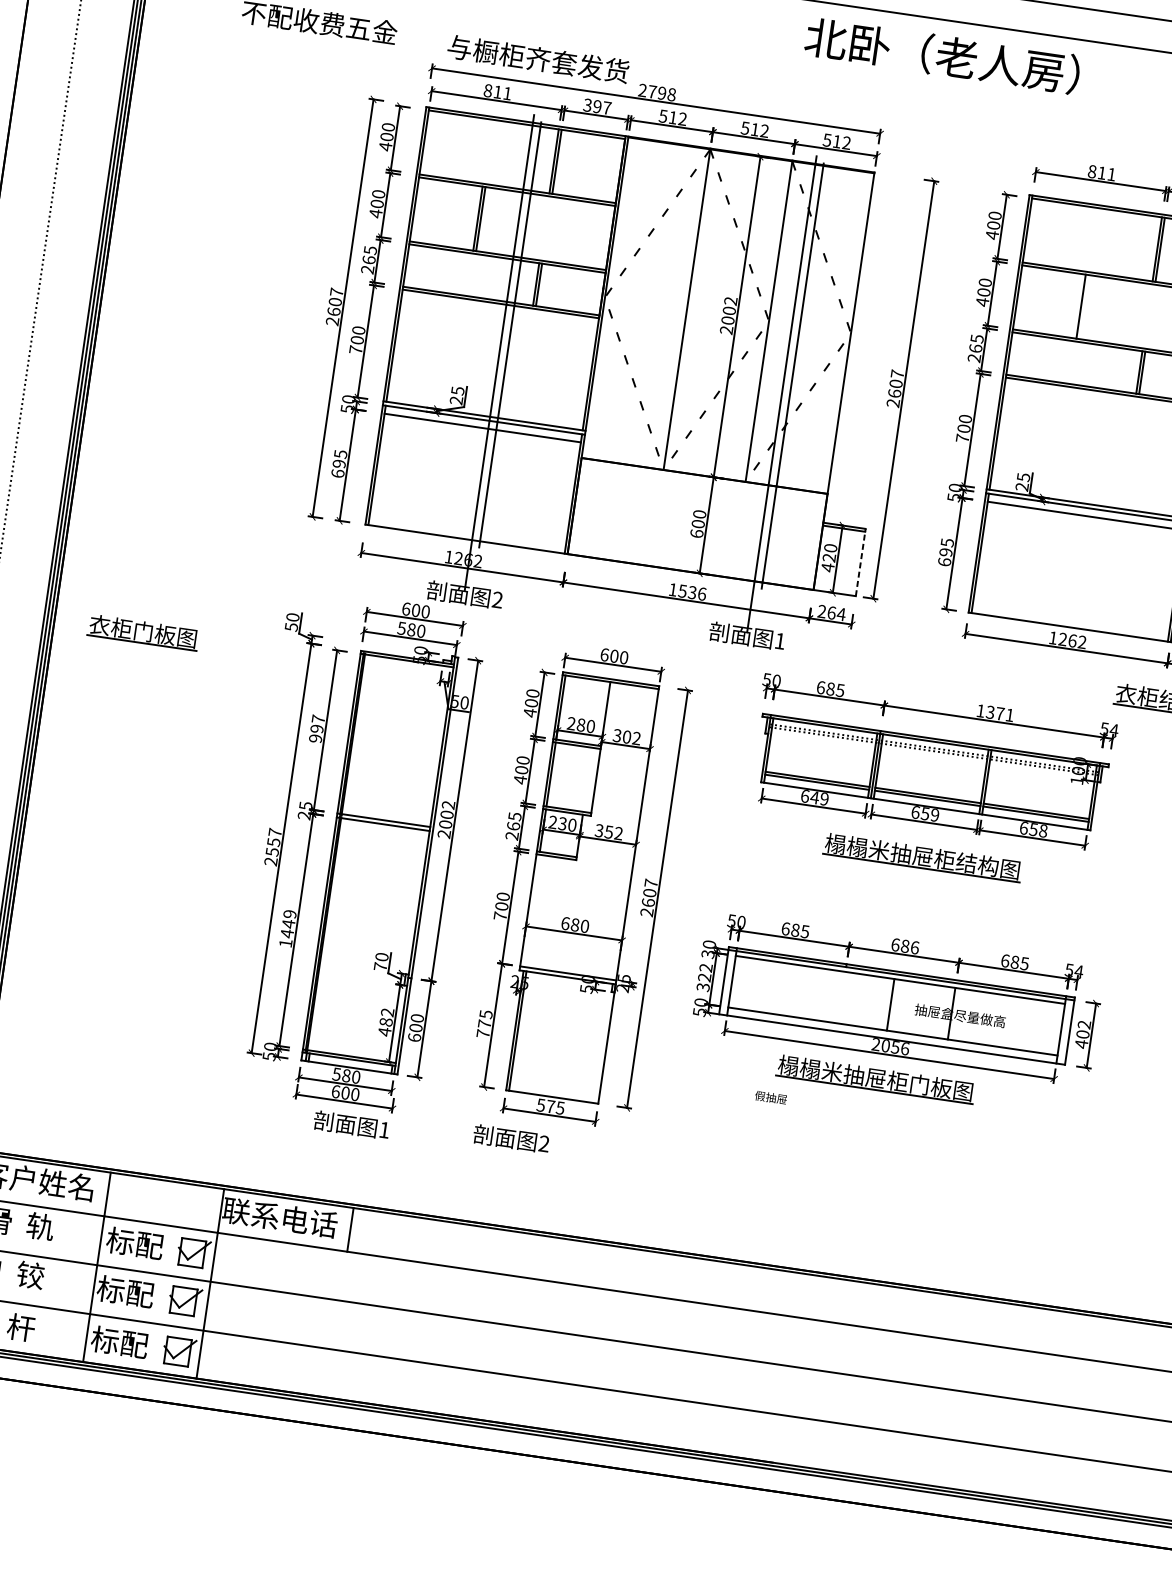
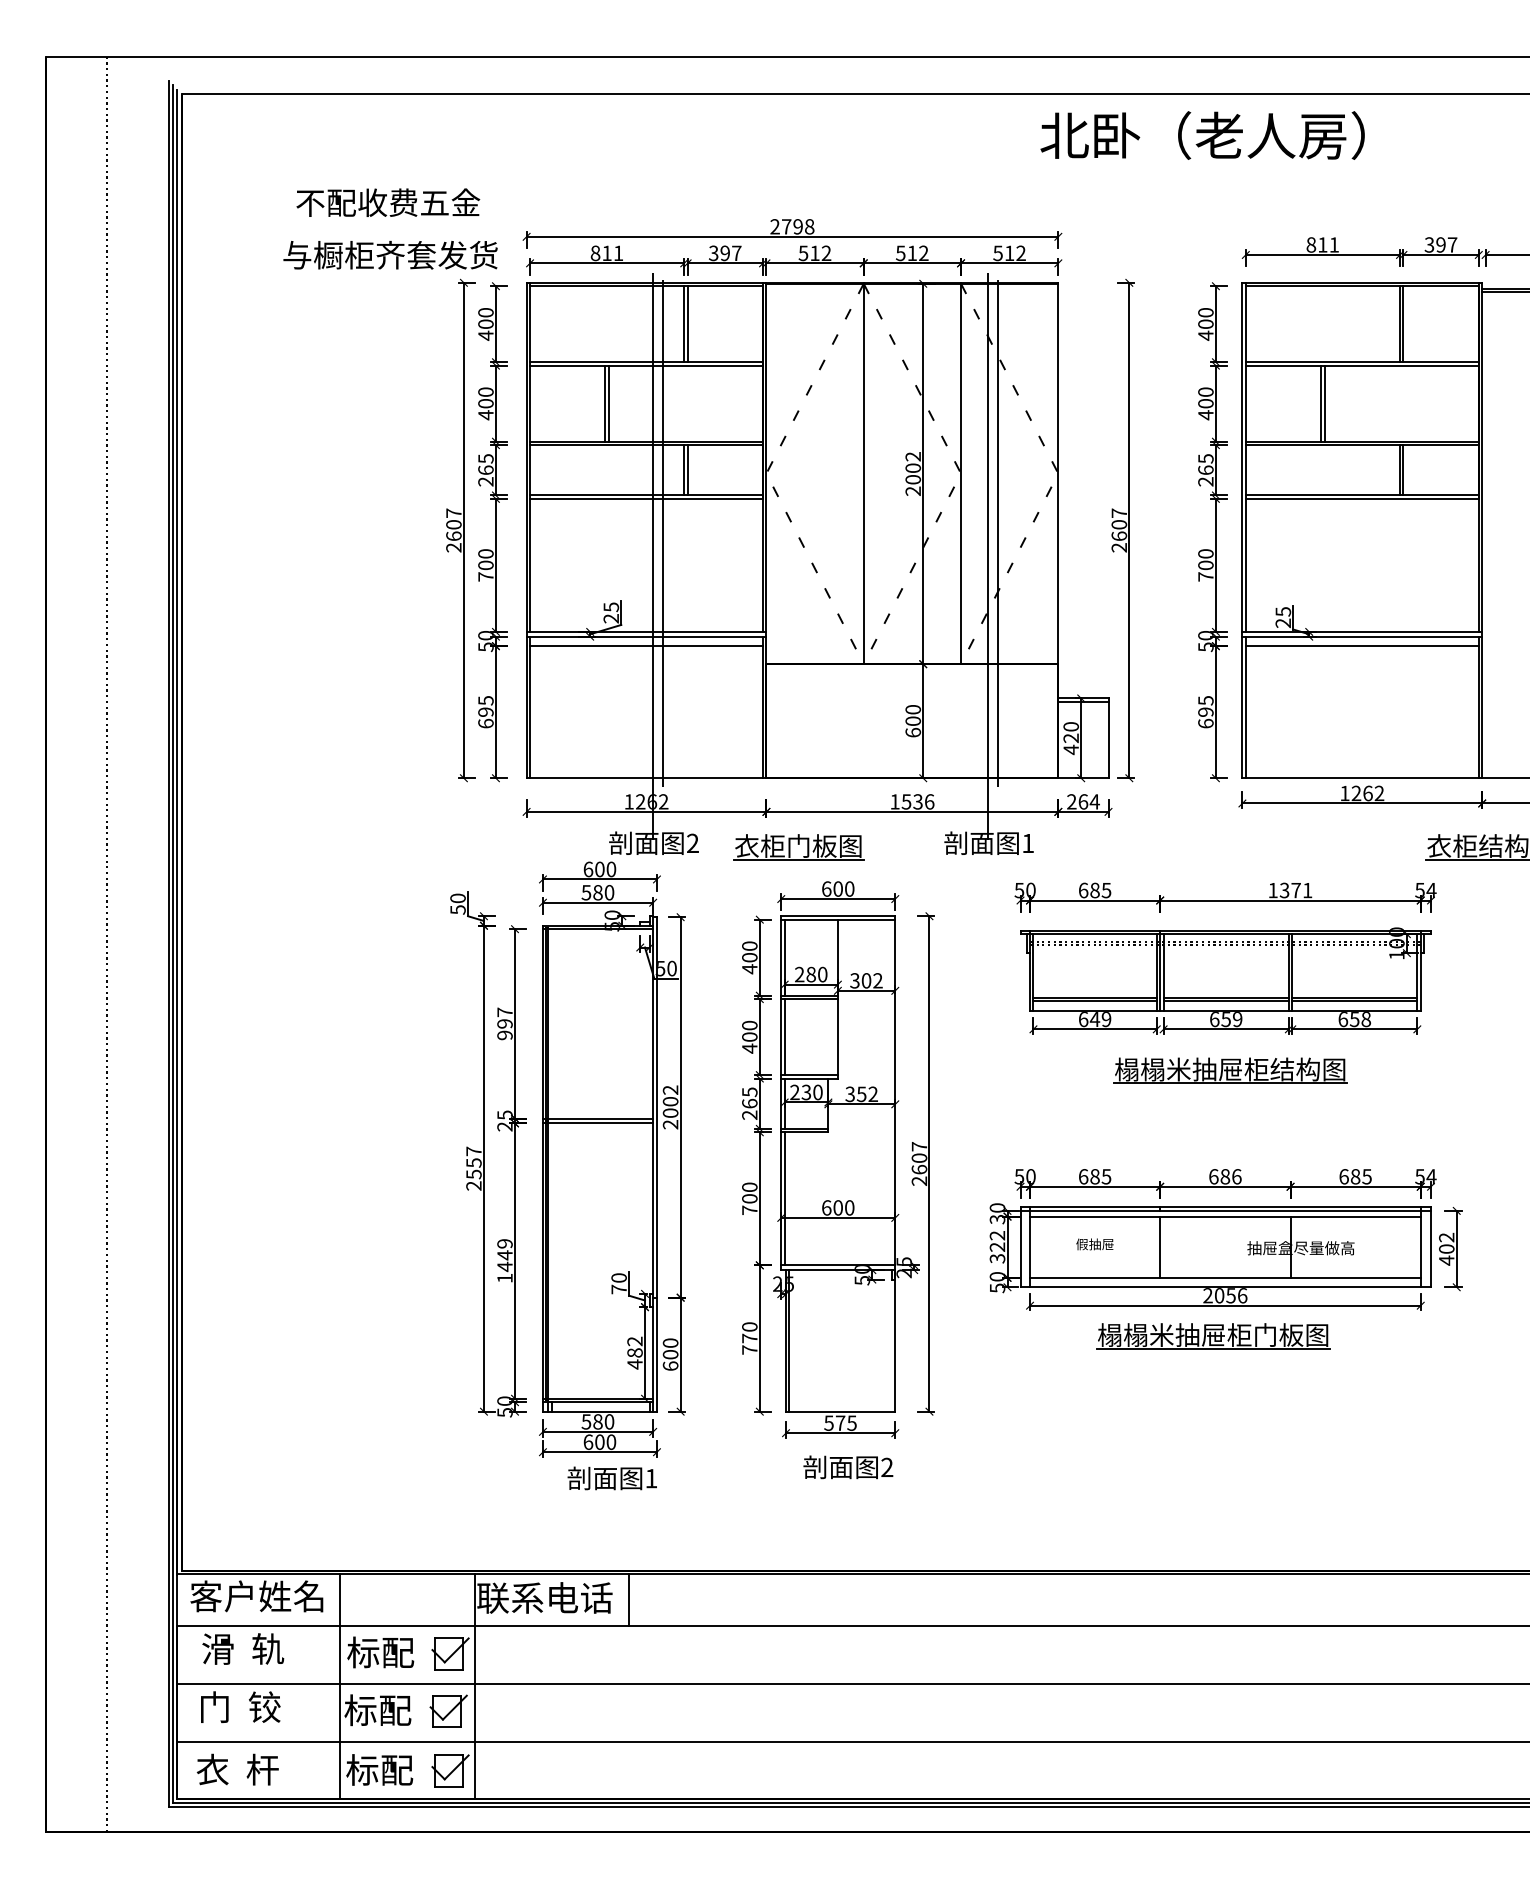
text: (942, 55) -> (1202, 135), moved
text: (538, 58) -> (390, 254), moved
line: (1083, 306) -> (1324, 403), added
line: (860, 562) -> (1108, 738), dashed -> solid
part: (143, 632) -> (798, 847), moved
line: (531, 910) -> (784, 1198), added
text: (574, 924) -> (837, 1207), 680 -> 600
line: (890, 1004) -> (1160, 1246), moved
text: (485, 1014) -> (749, 1326), 775 -> 770
text: (770, 1097) -> (1094, 1244), moved
text: (511, 1139) -> (848, 1467), moved

